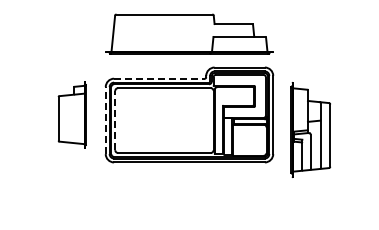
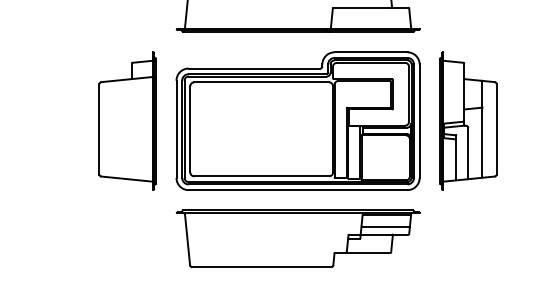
line: (159, 78) -> (254, 68), dashed -> solid
part: (72, 114) -> (128, 120), size x1.43
line: (105, 120) -> (176, 129), dashed -> solid
line: (115, 120) -> (190, 129), dashed -> solid
part: (310, 129) -> (467, 120), moved
part: (189, 195) -> (298, 238), added

